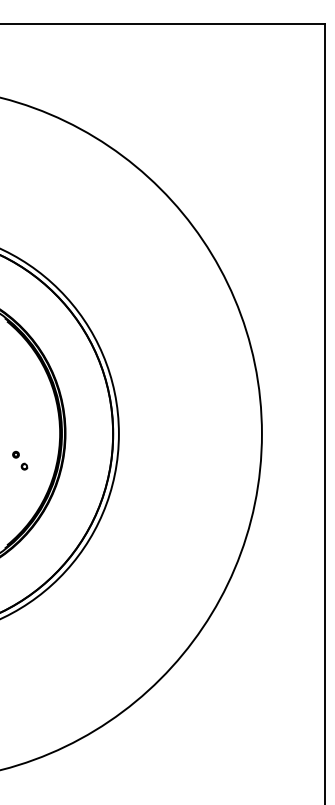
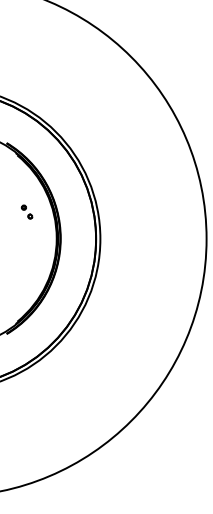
part: (20, 460) -> (27, 211), moved

